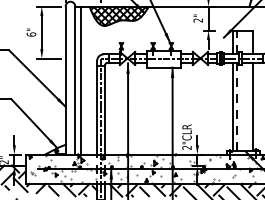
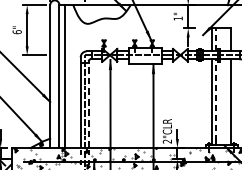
hatch: (118, 15) -> (101, 13), removed
text: (197, 20) -> (177, 18), 2" -> 1"
line: (105, 109) -> (88, 104), solid -> dashed

